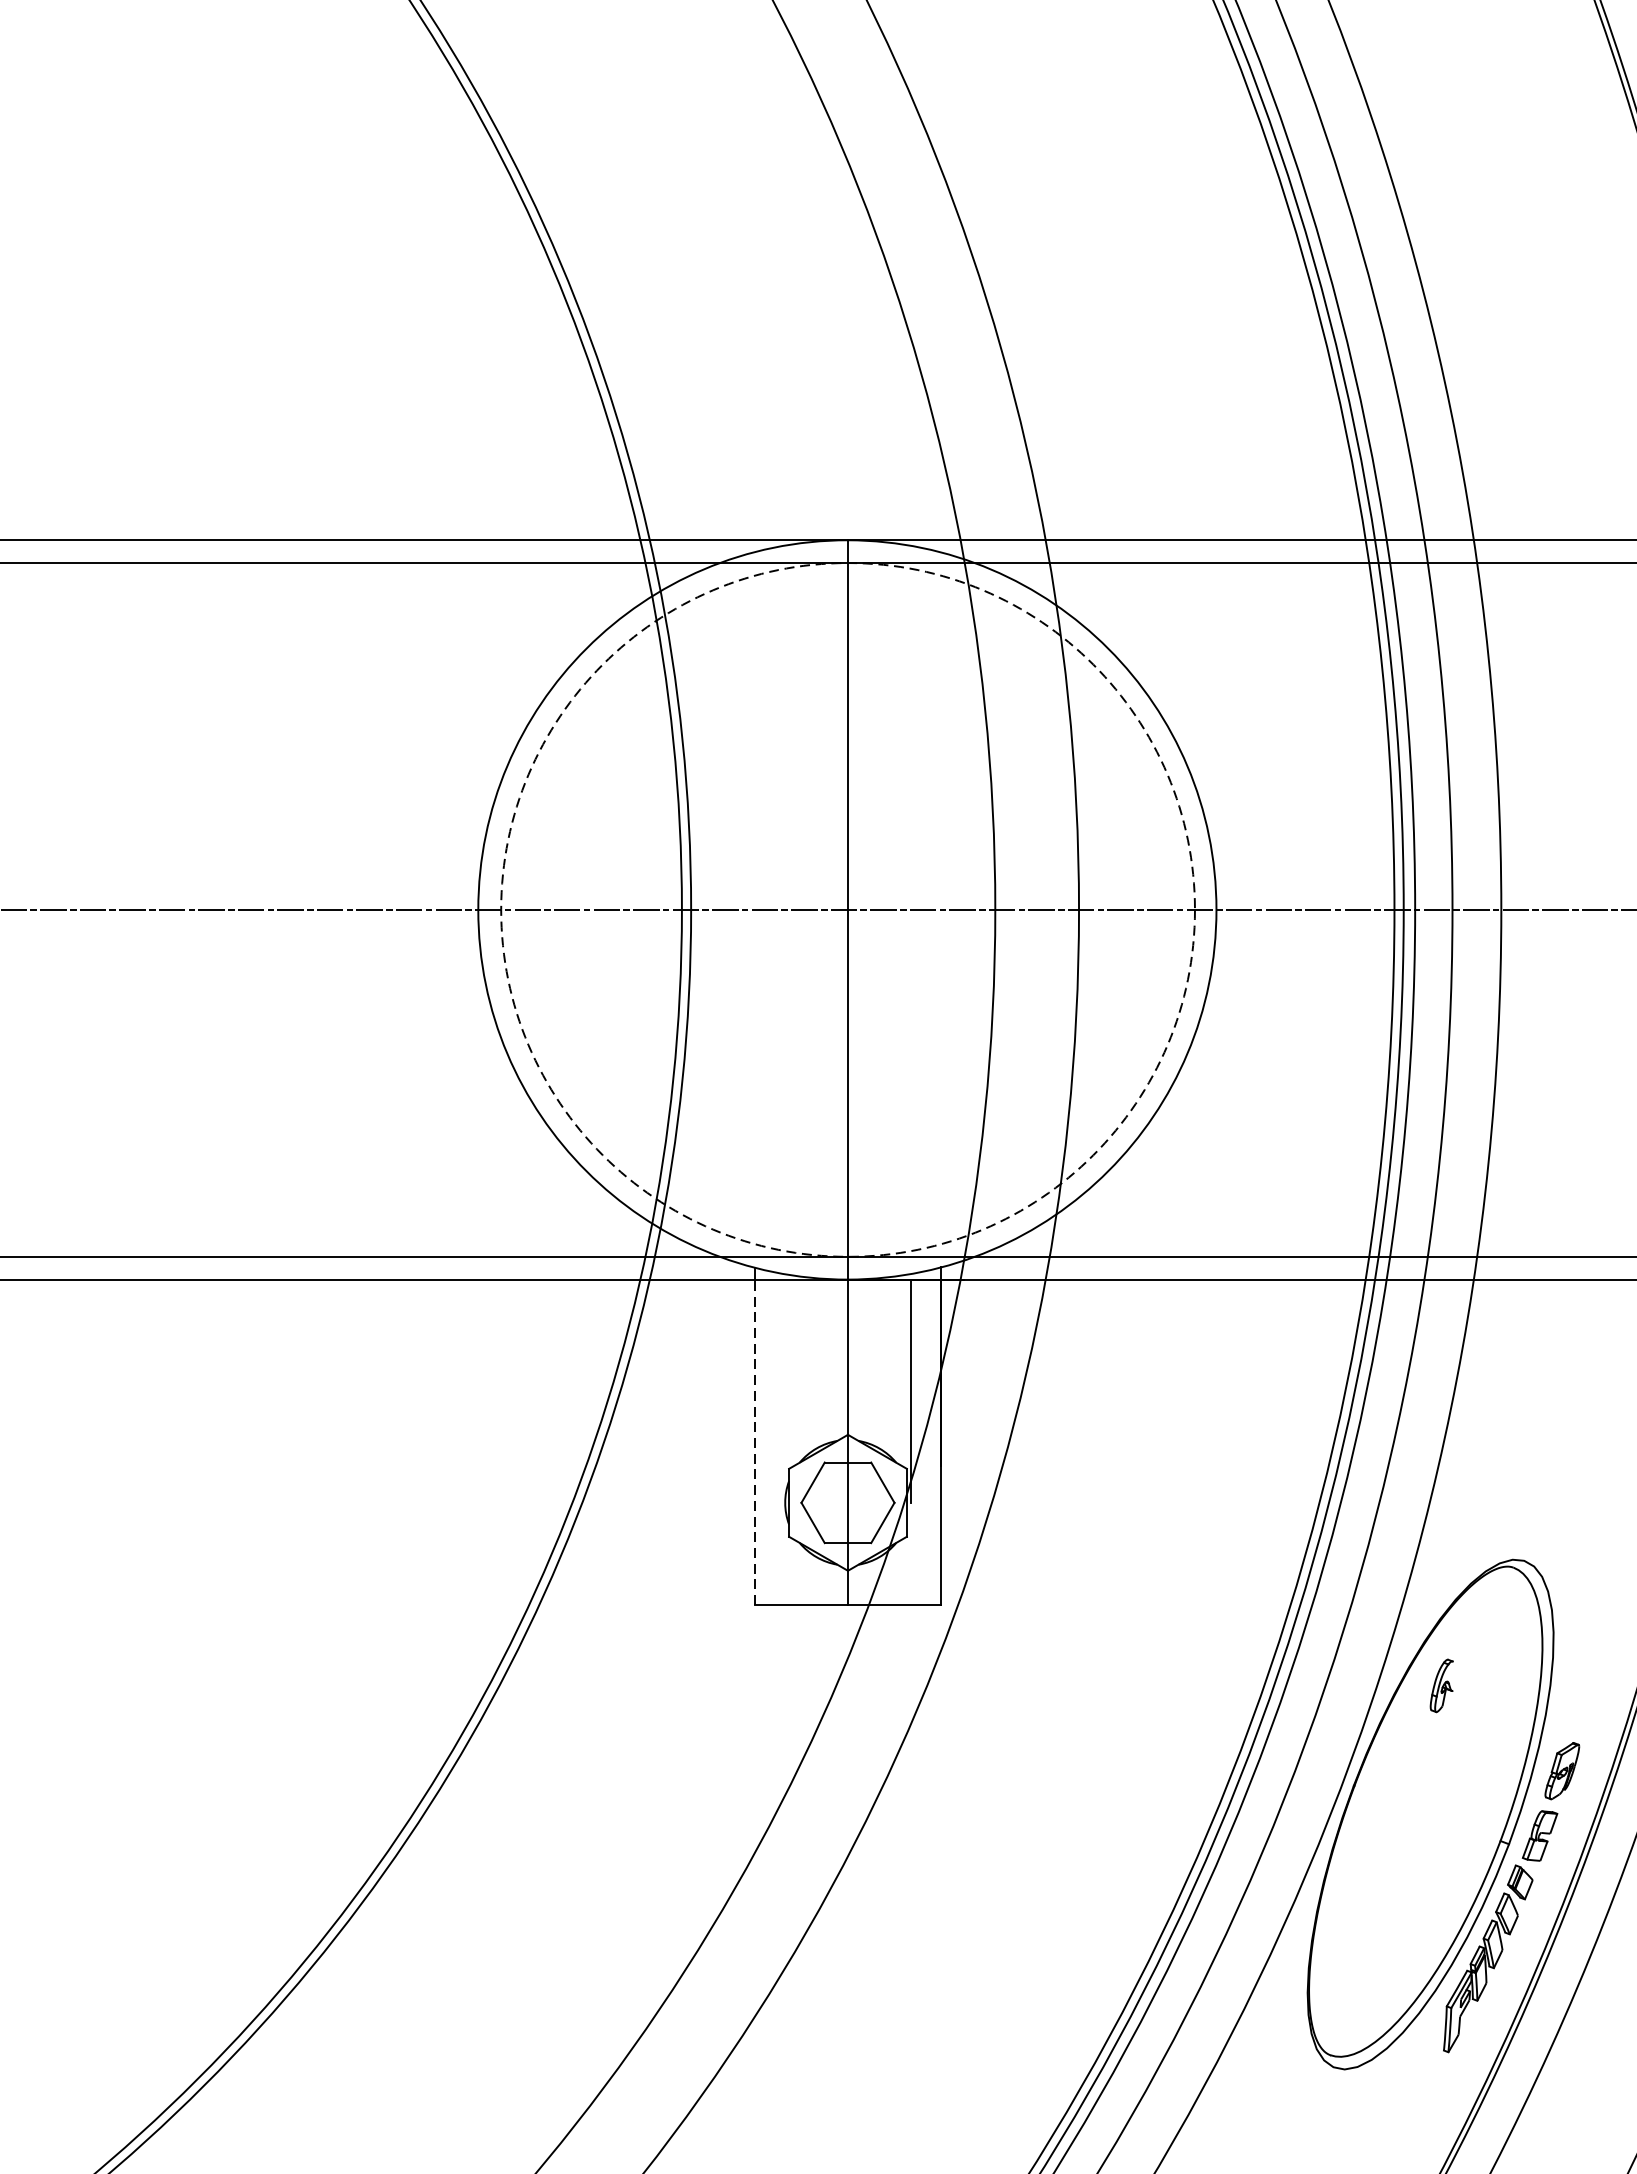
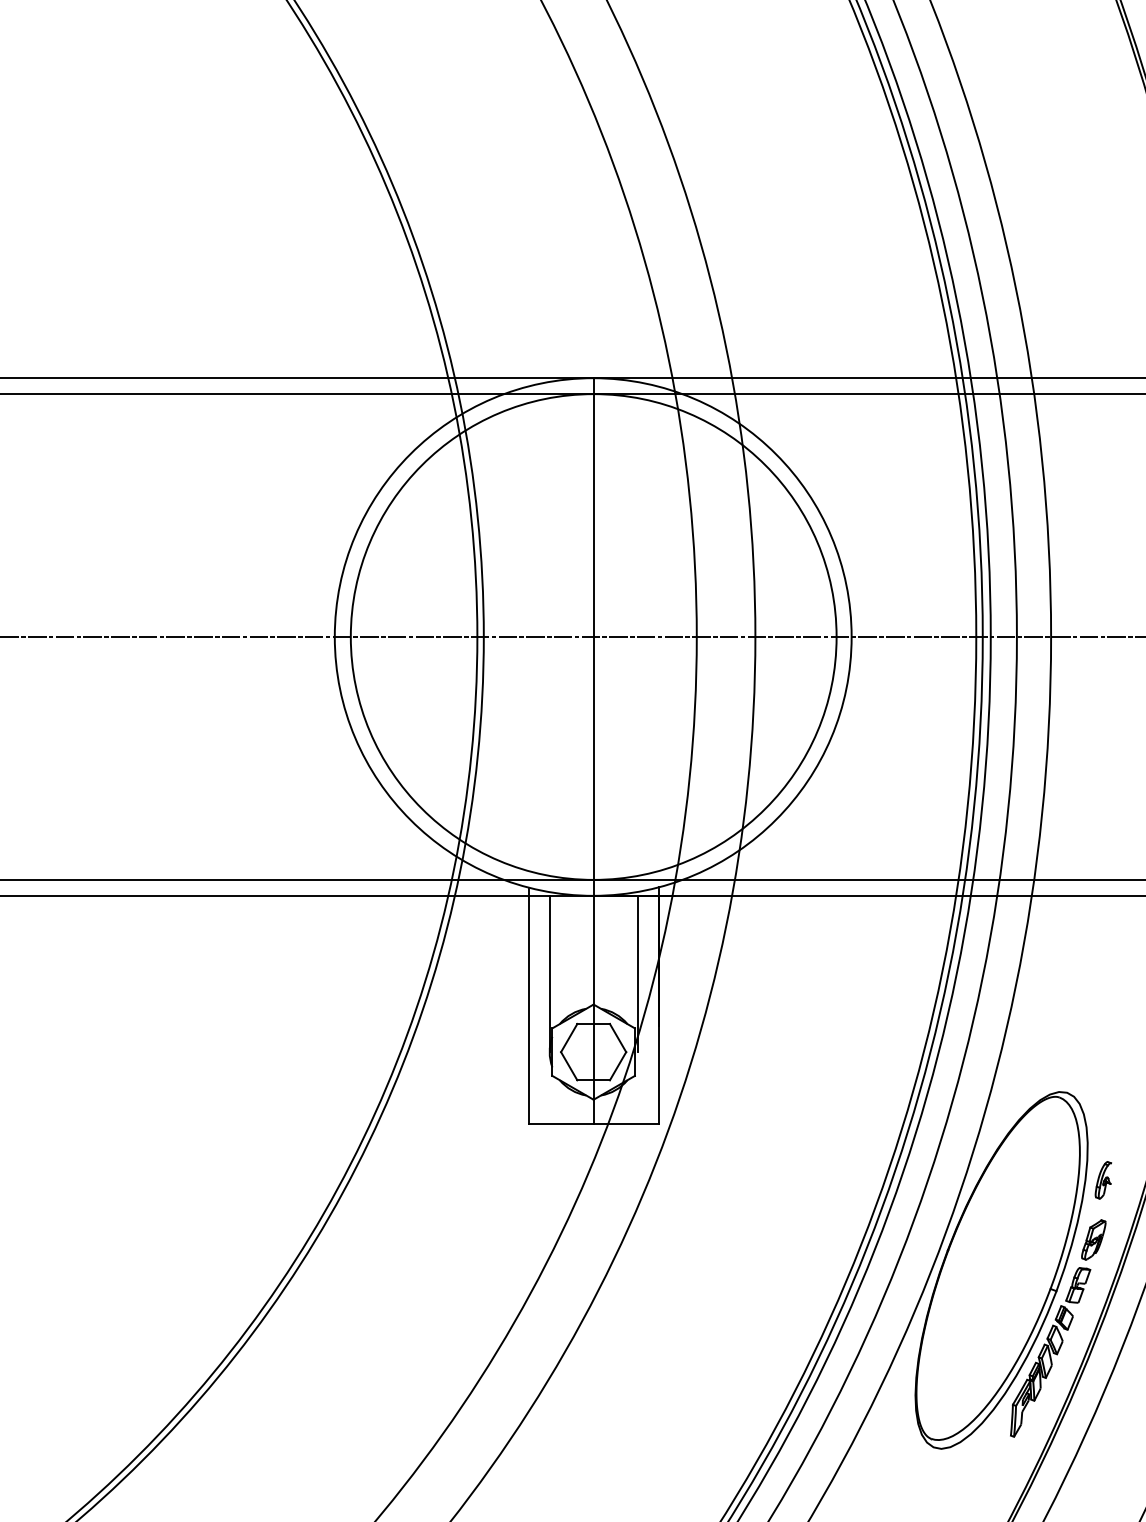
circle: (847, 909) -> (593, 636), dashed -> solid
line: (784, 1390) -> (549, 973), added
line: (754, 1441) -> (528, 1009), dashed -> solid
part: (1441, 1686) -> (1103, 1180), moved

